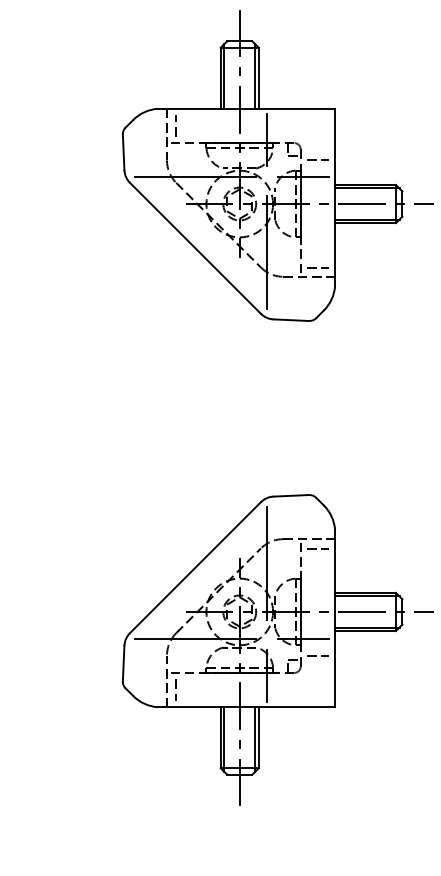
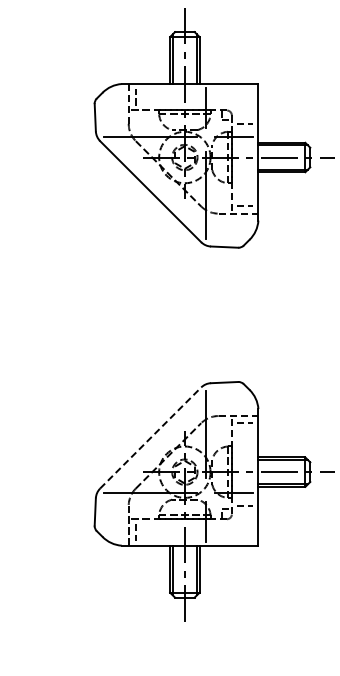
line: (196, 566) -> (151, 437), solid -> dashed

